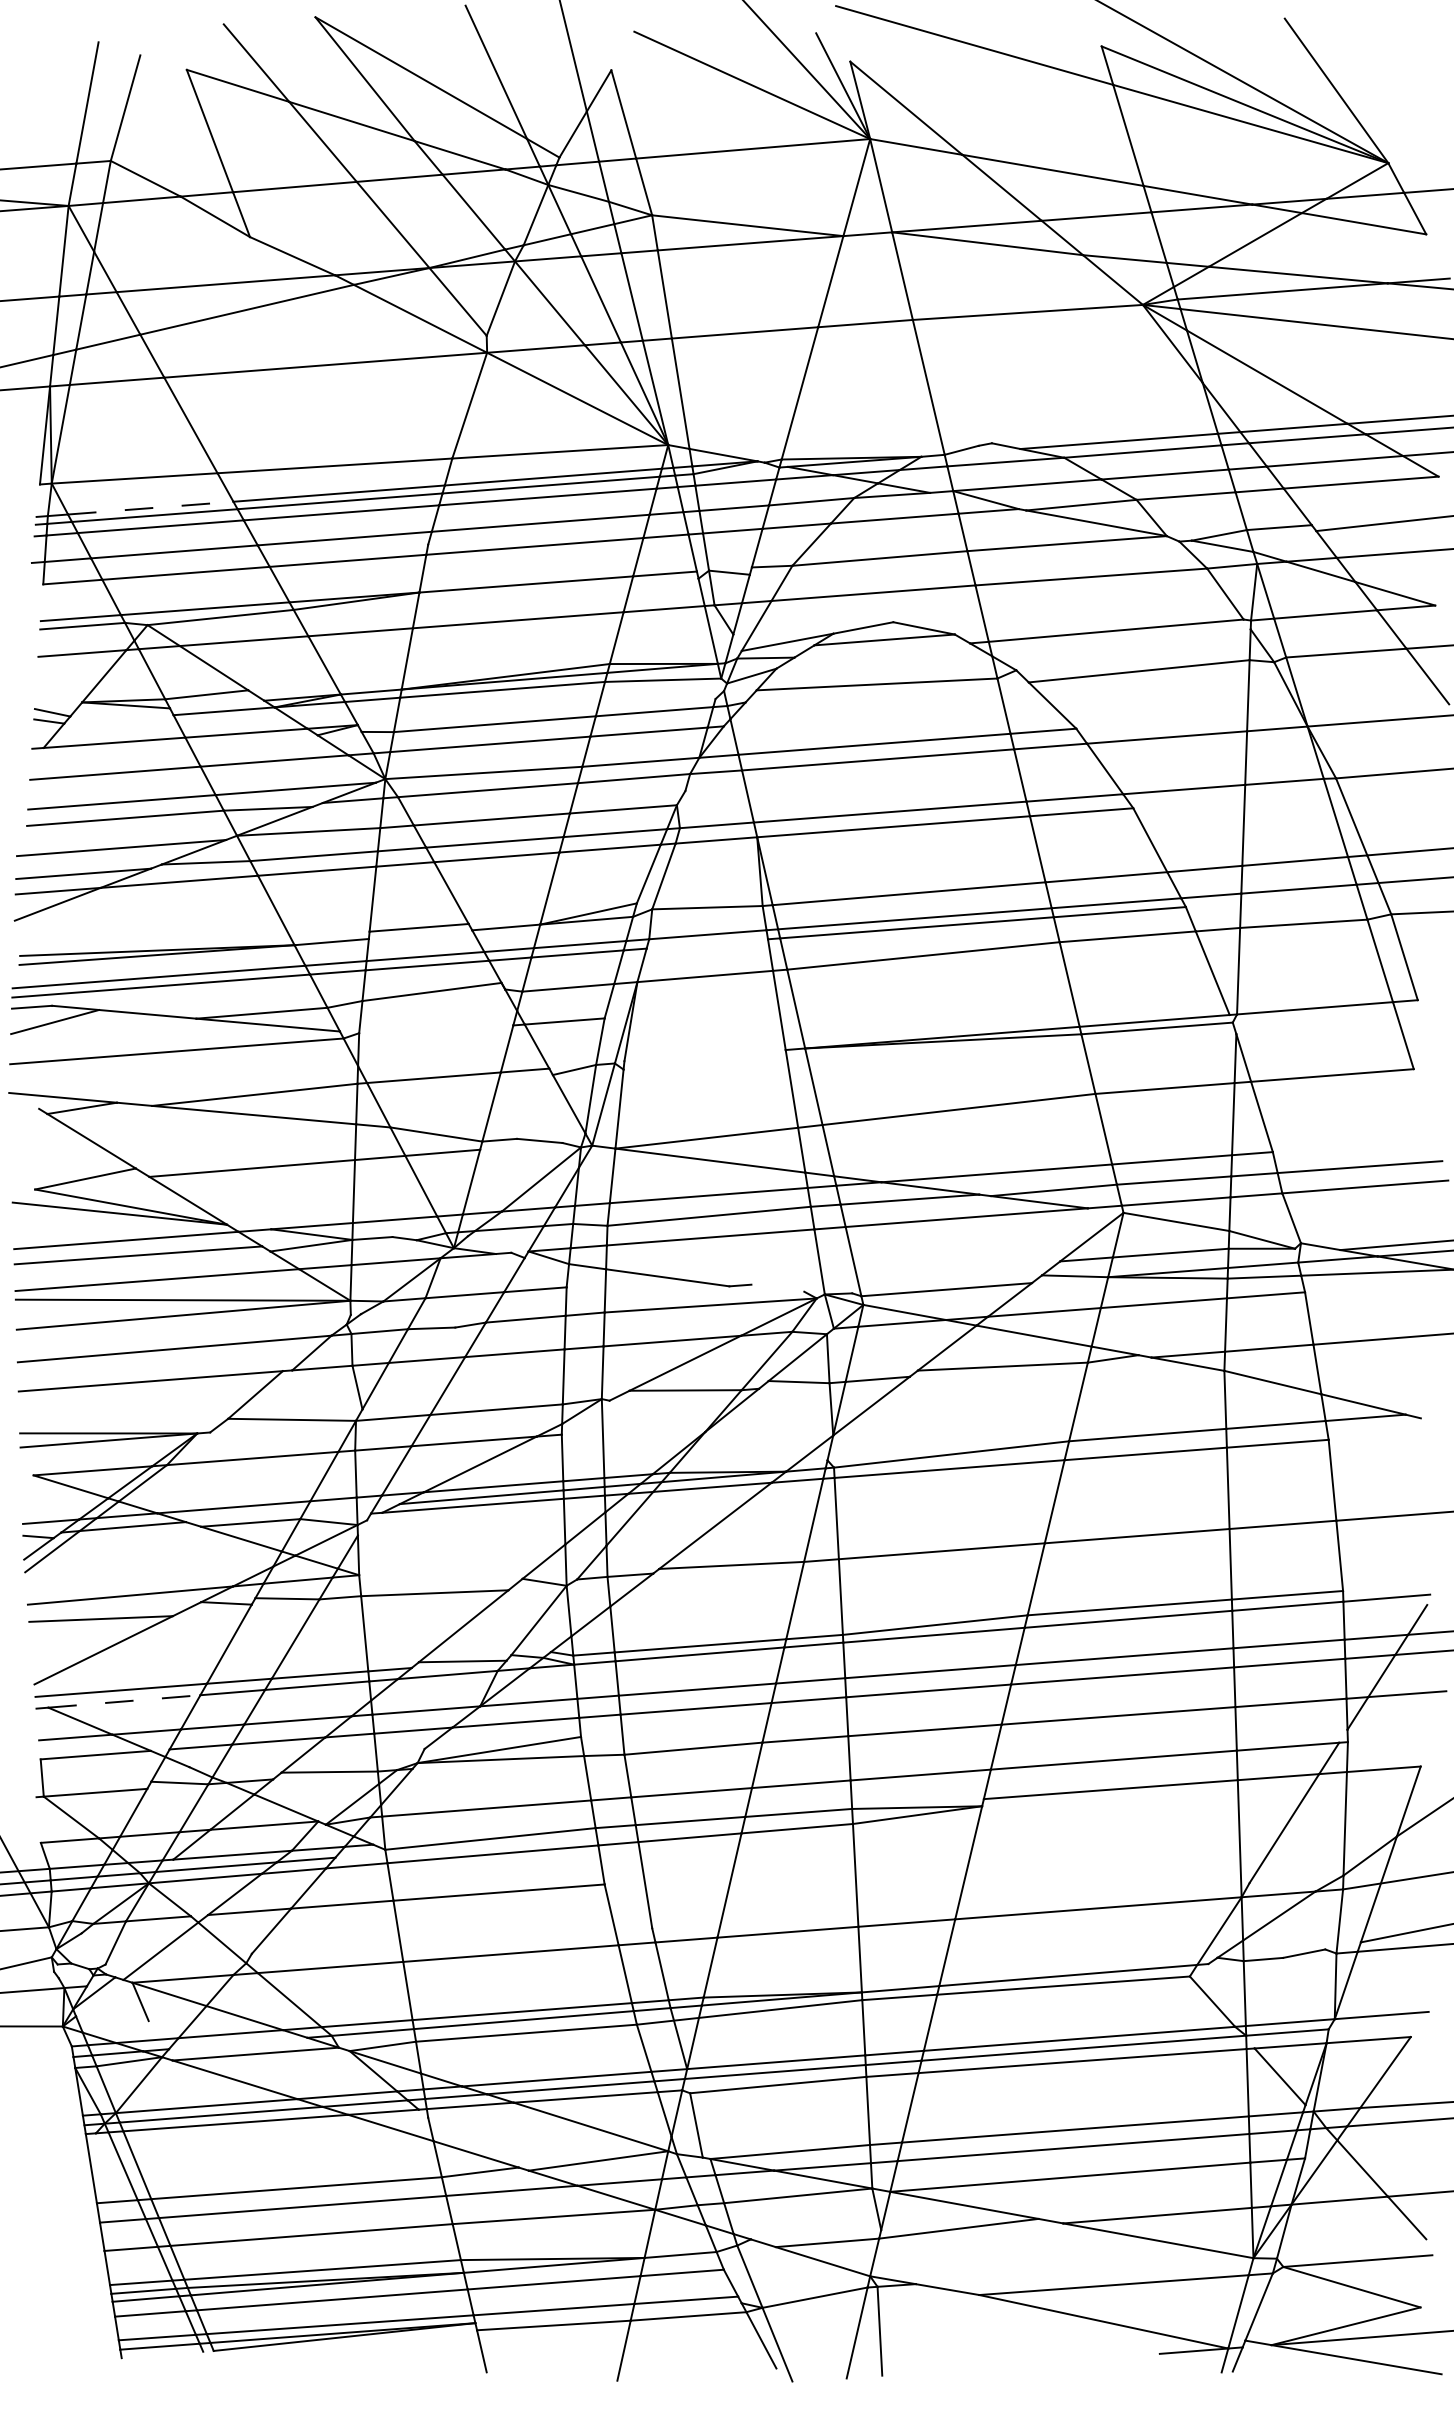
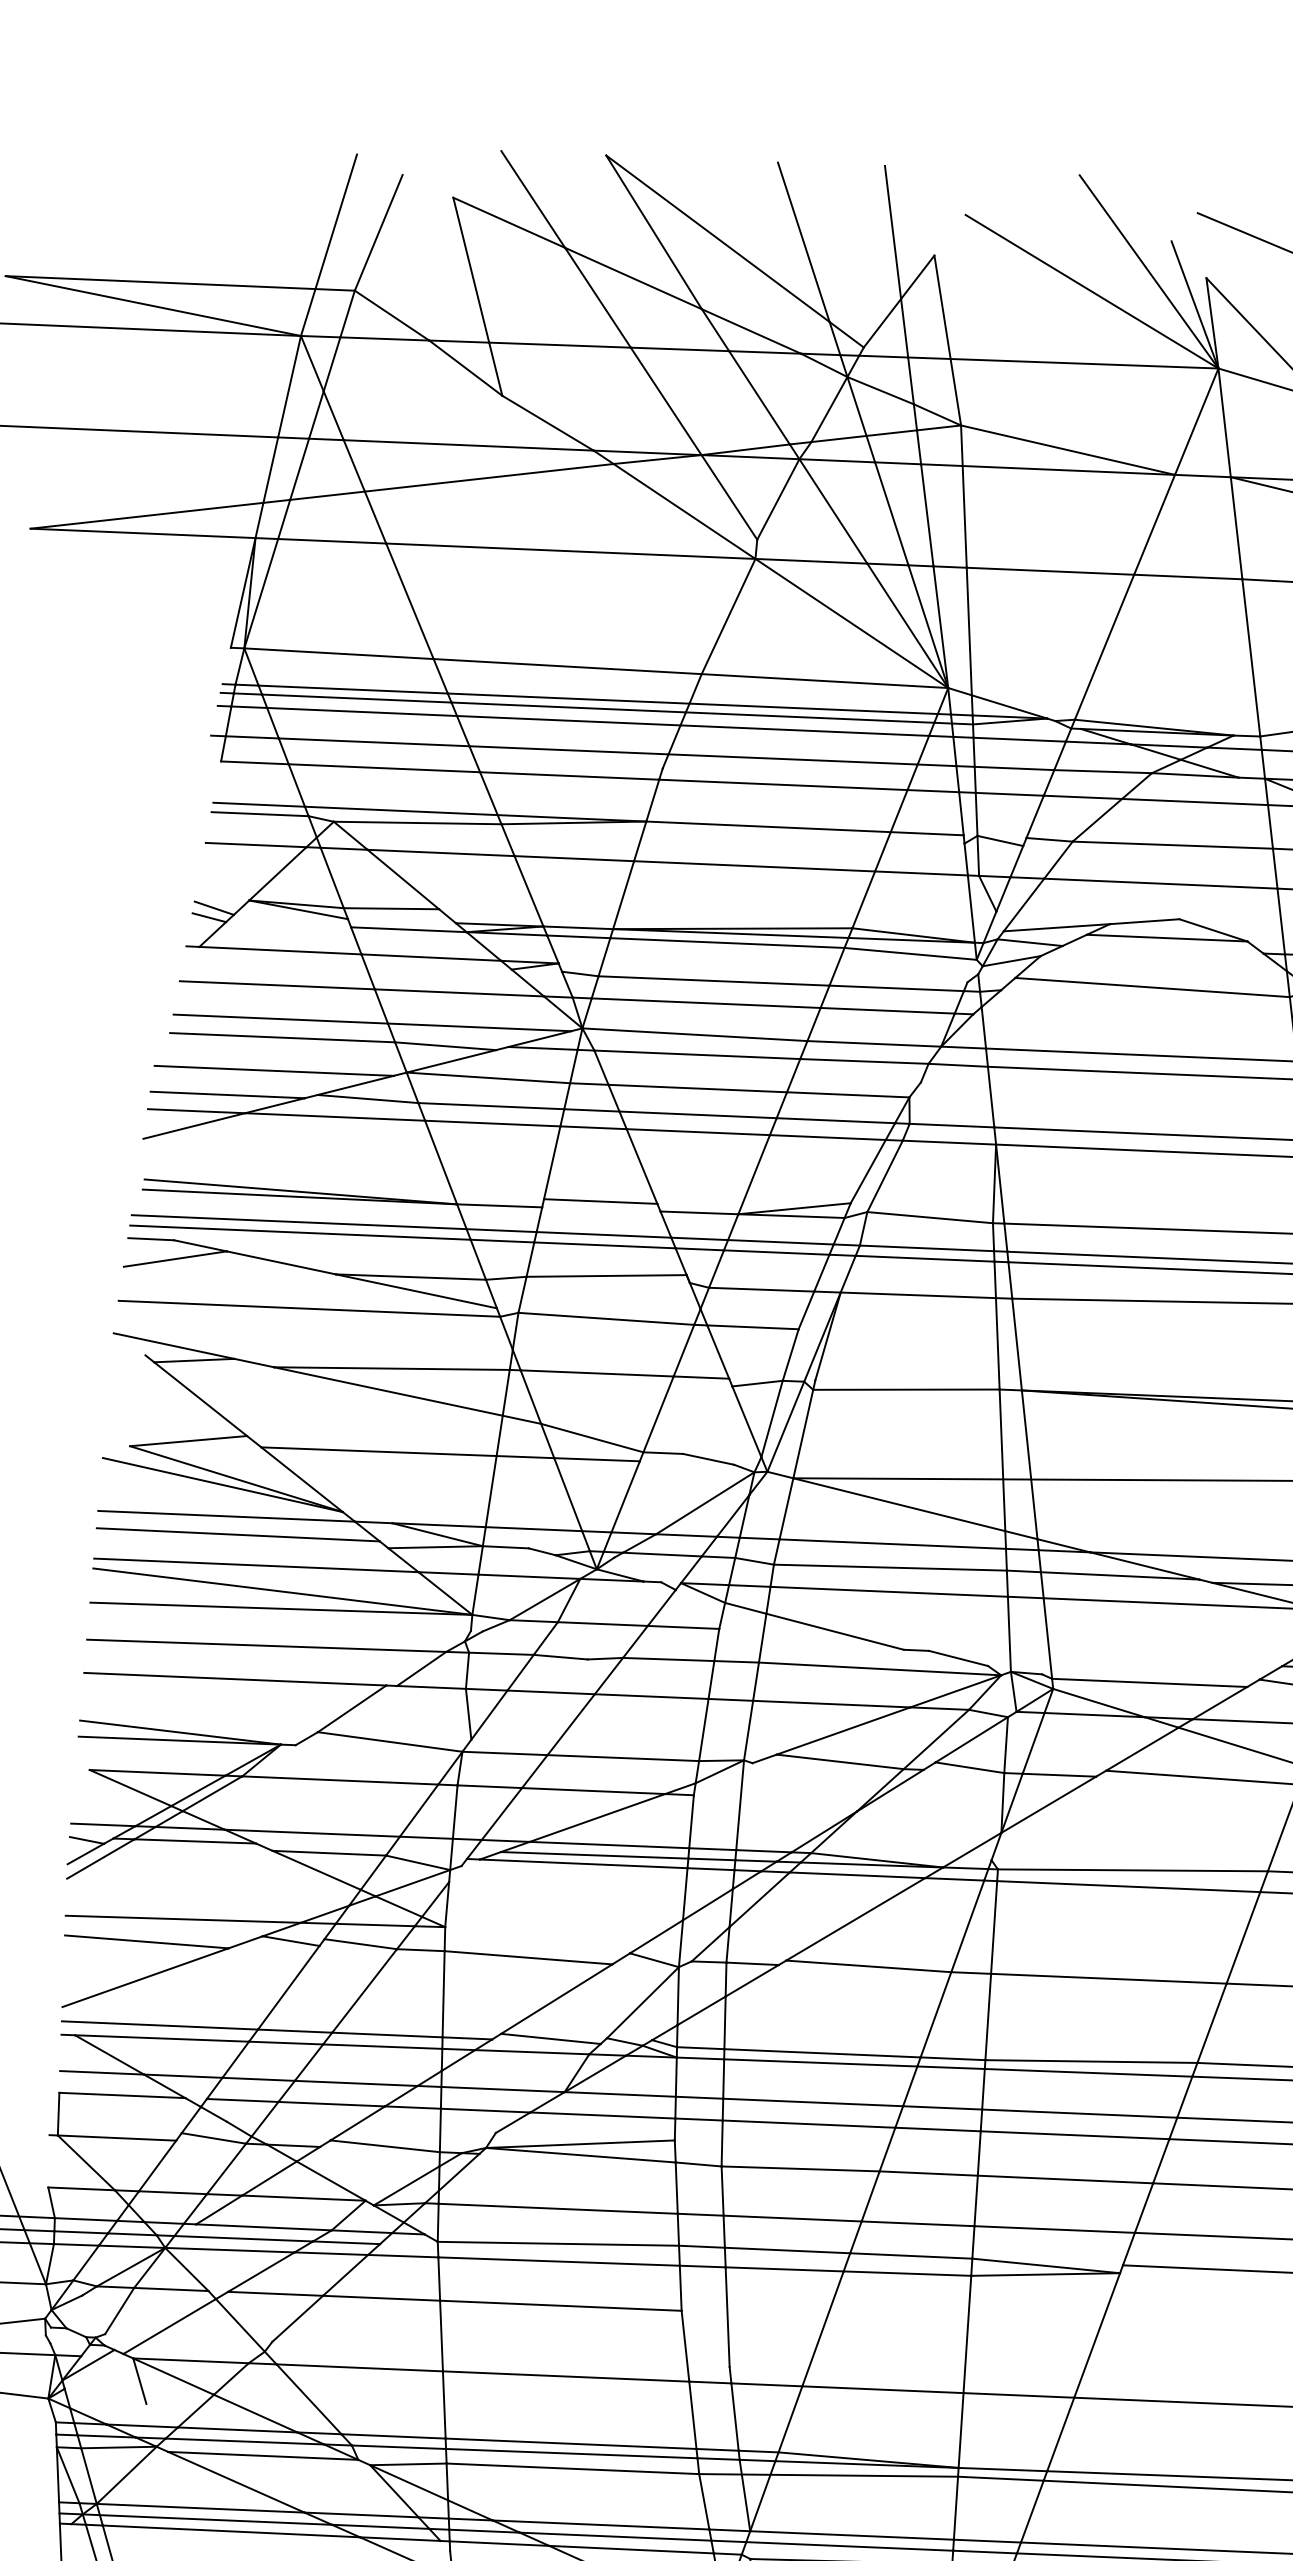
line: (150, 508) -> (352, 689), dashed -> solid
line: (707, 943) -> (925, 1258), added
line: (436, 1029) -> (606, 1319), added
line: (704, 1059) -> (906, 1389), added
line: (777, 1287) -> (958, 1657), added
line: (124, 1701) -> (162, 2038), dashed -> solid
line: (238, 2043) -> (245, 2441), added

